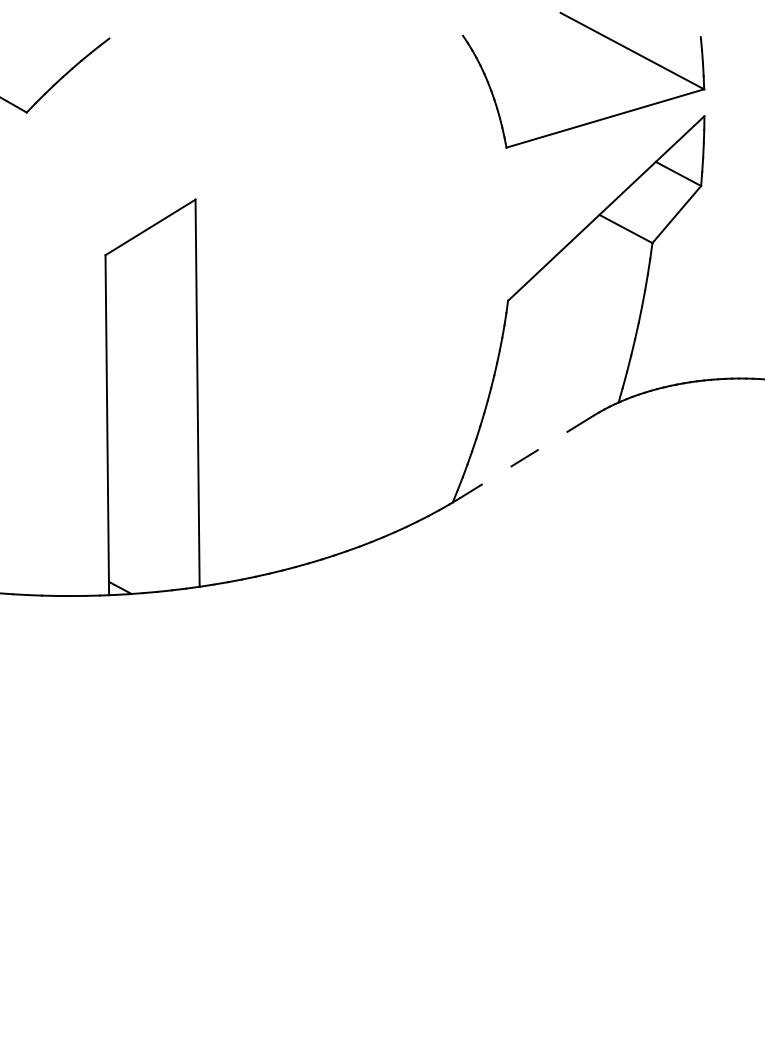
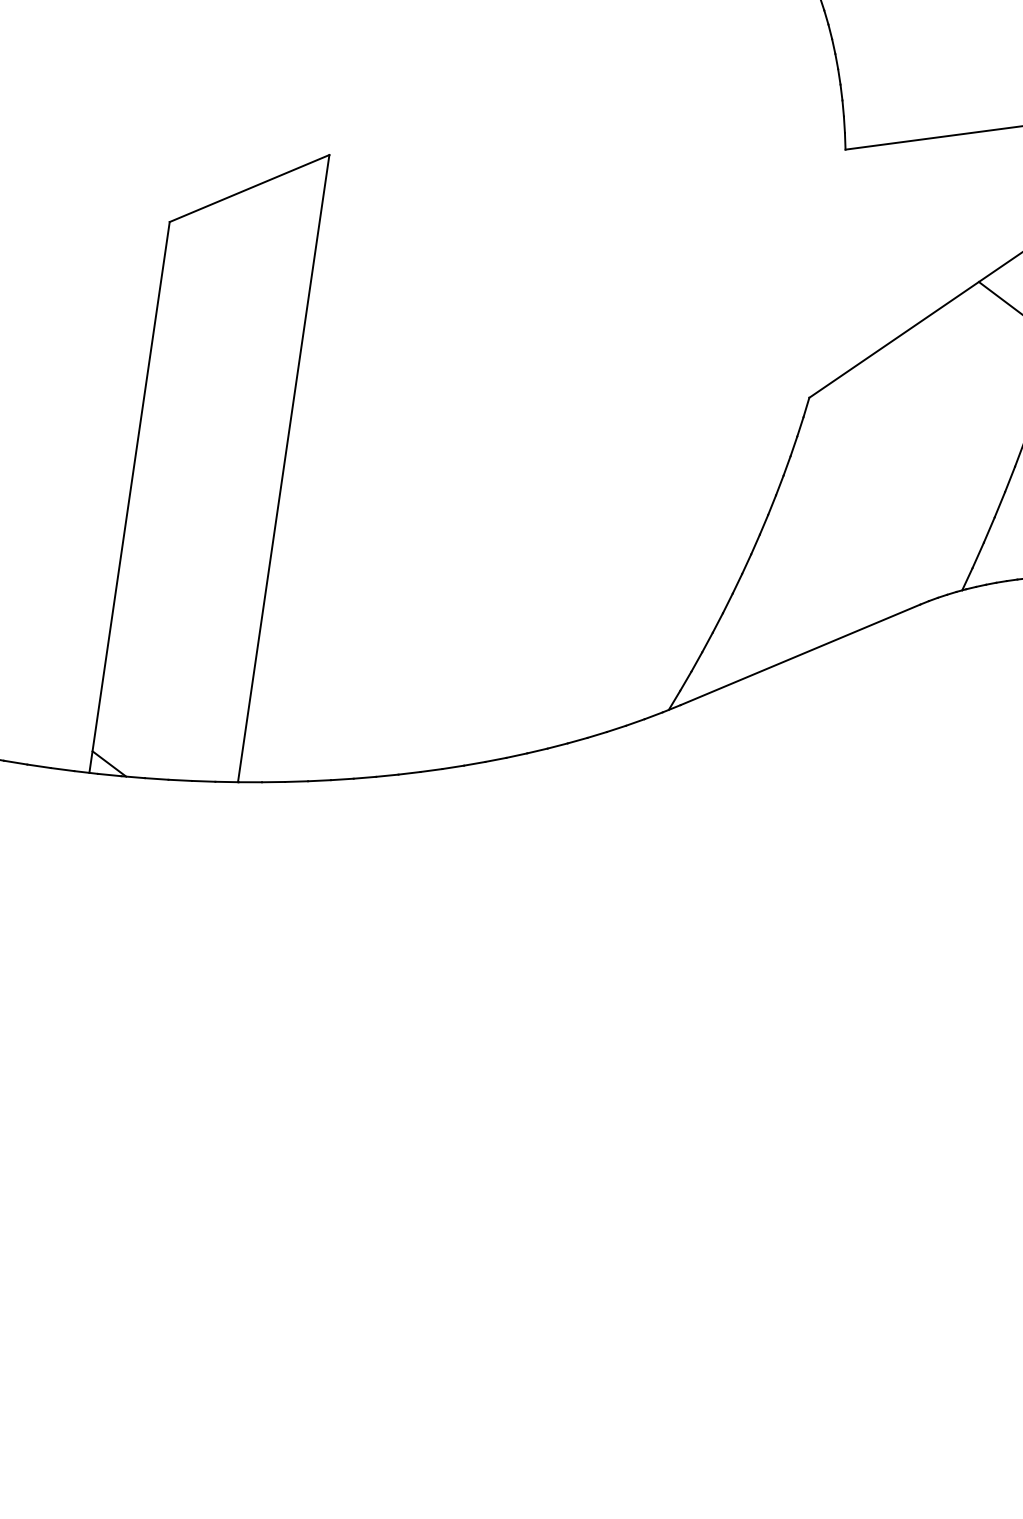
line: (526, 457) -> (799, 655), dashed -> solid

